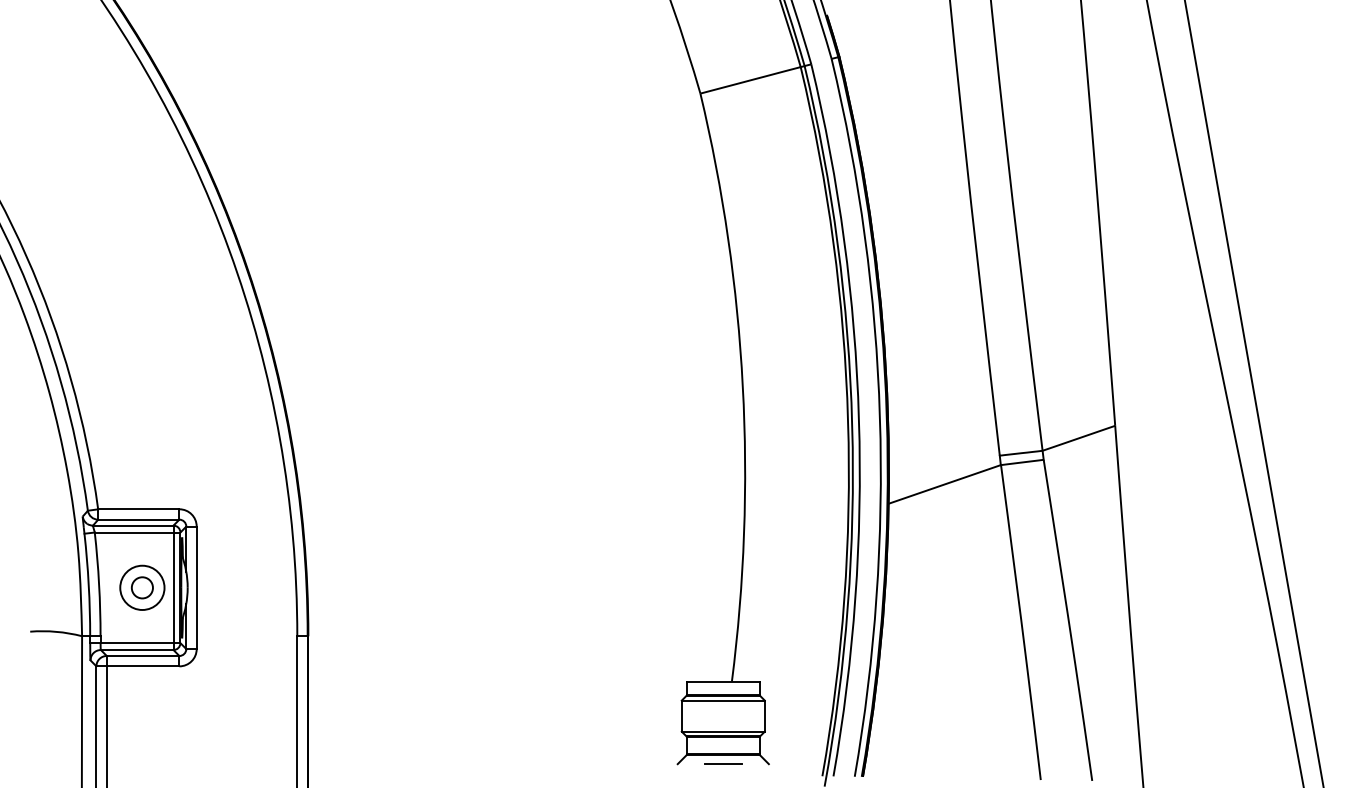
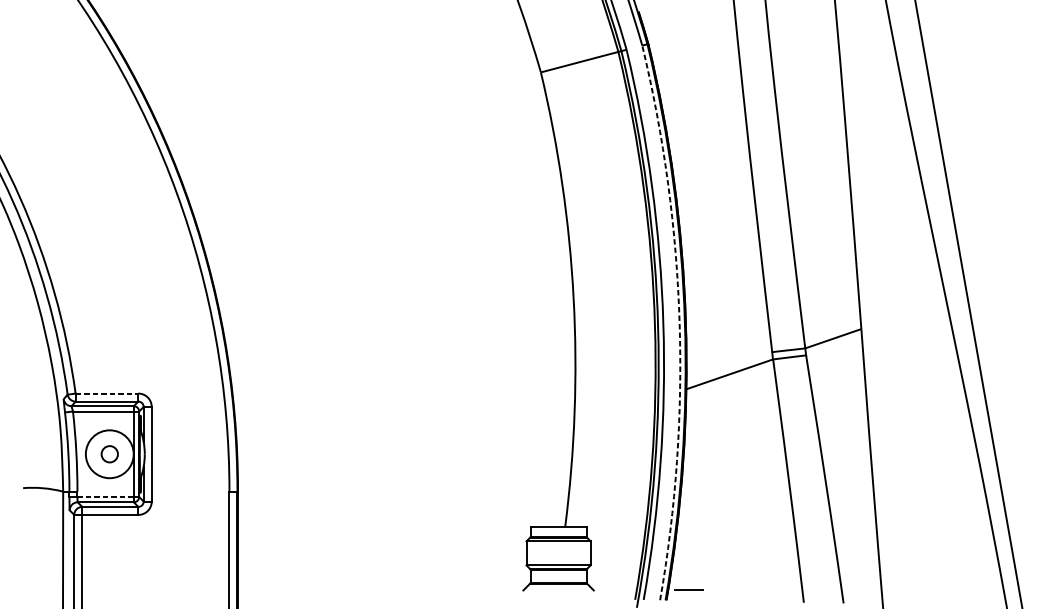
arc: (879, 416) -> (679, 321), solid -> dashed
line: (138, 509) -> (106, 393), solid -> dashed
circle: (142, 587) -> (109, 453), size x1.4
line: (137, 643) -> (106, 497), solid -> dashed
line: (723, 763) -> (689, 589), moved

